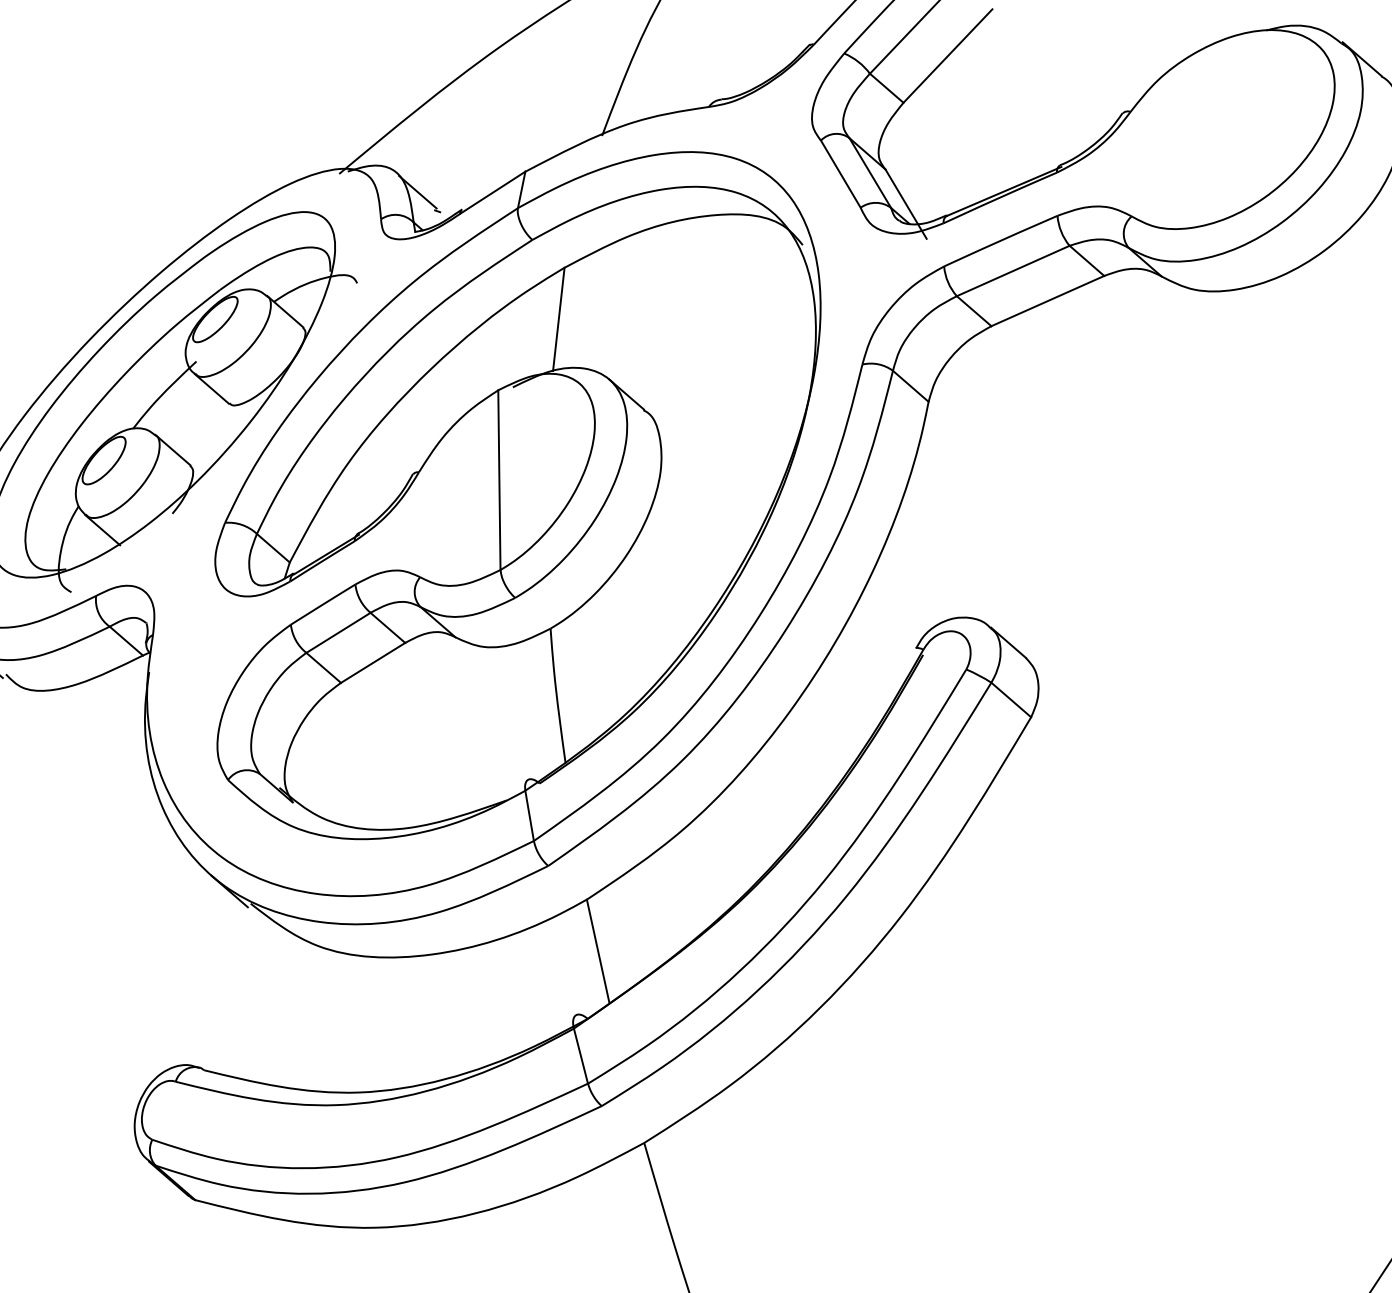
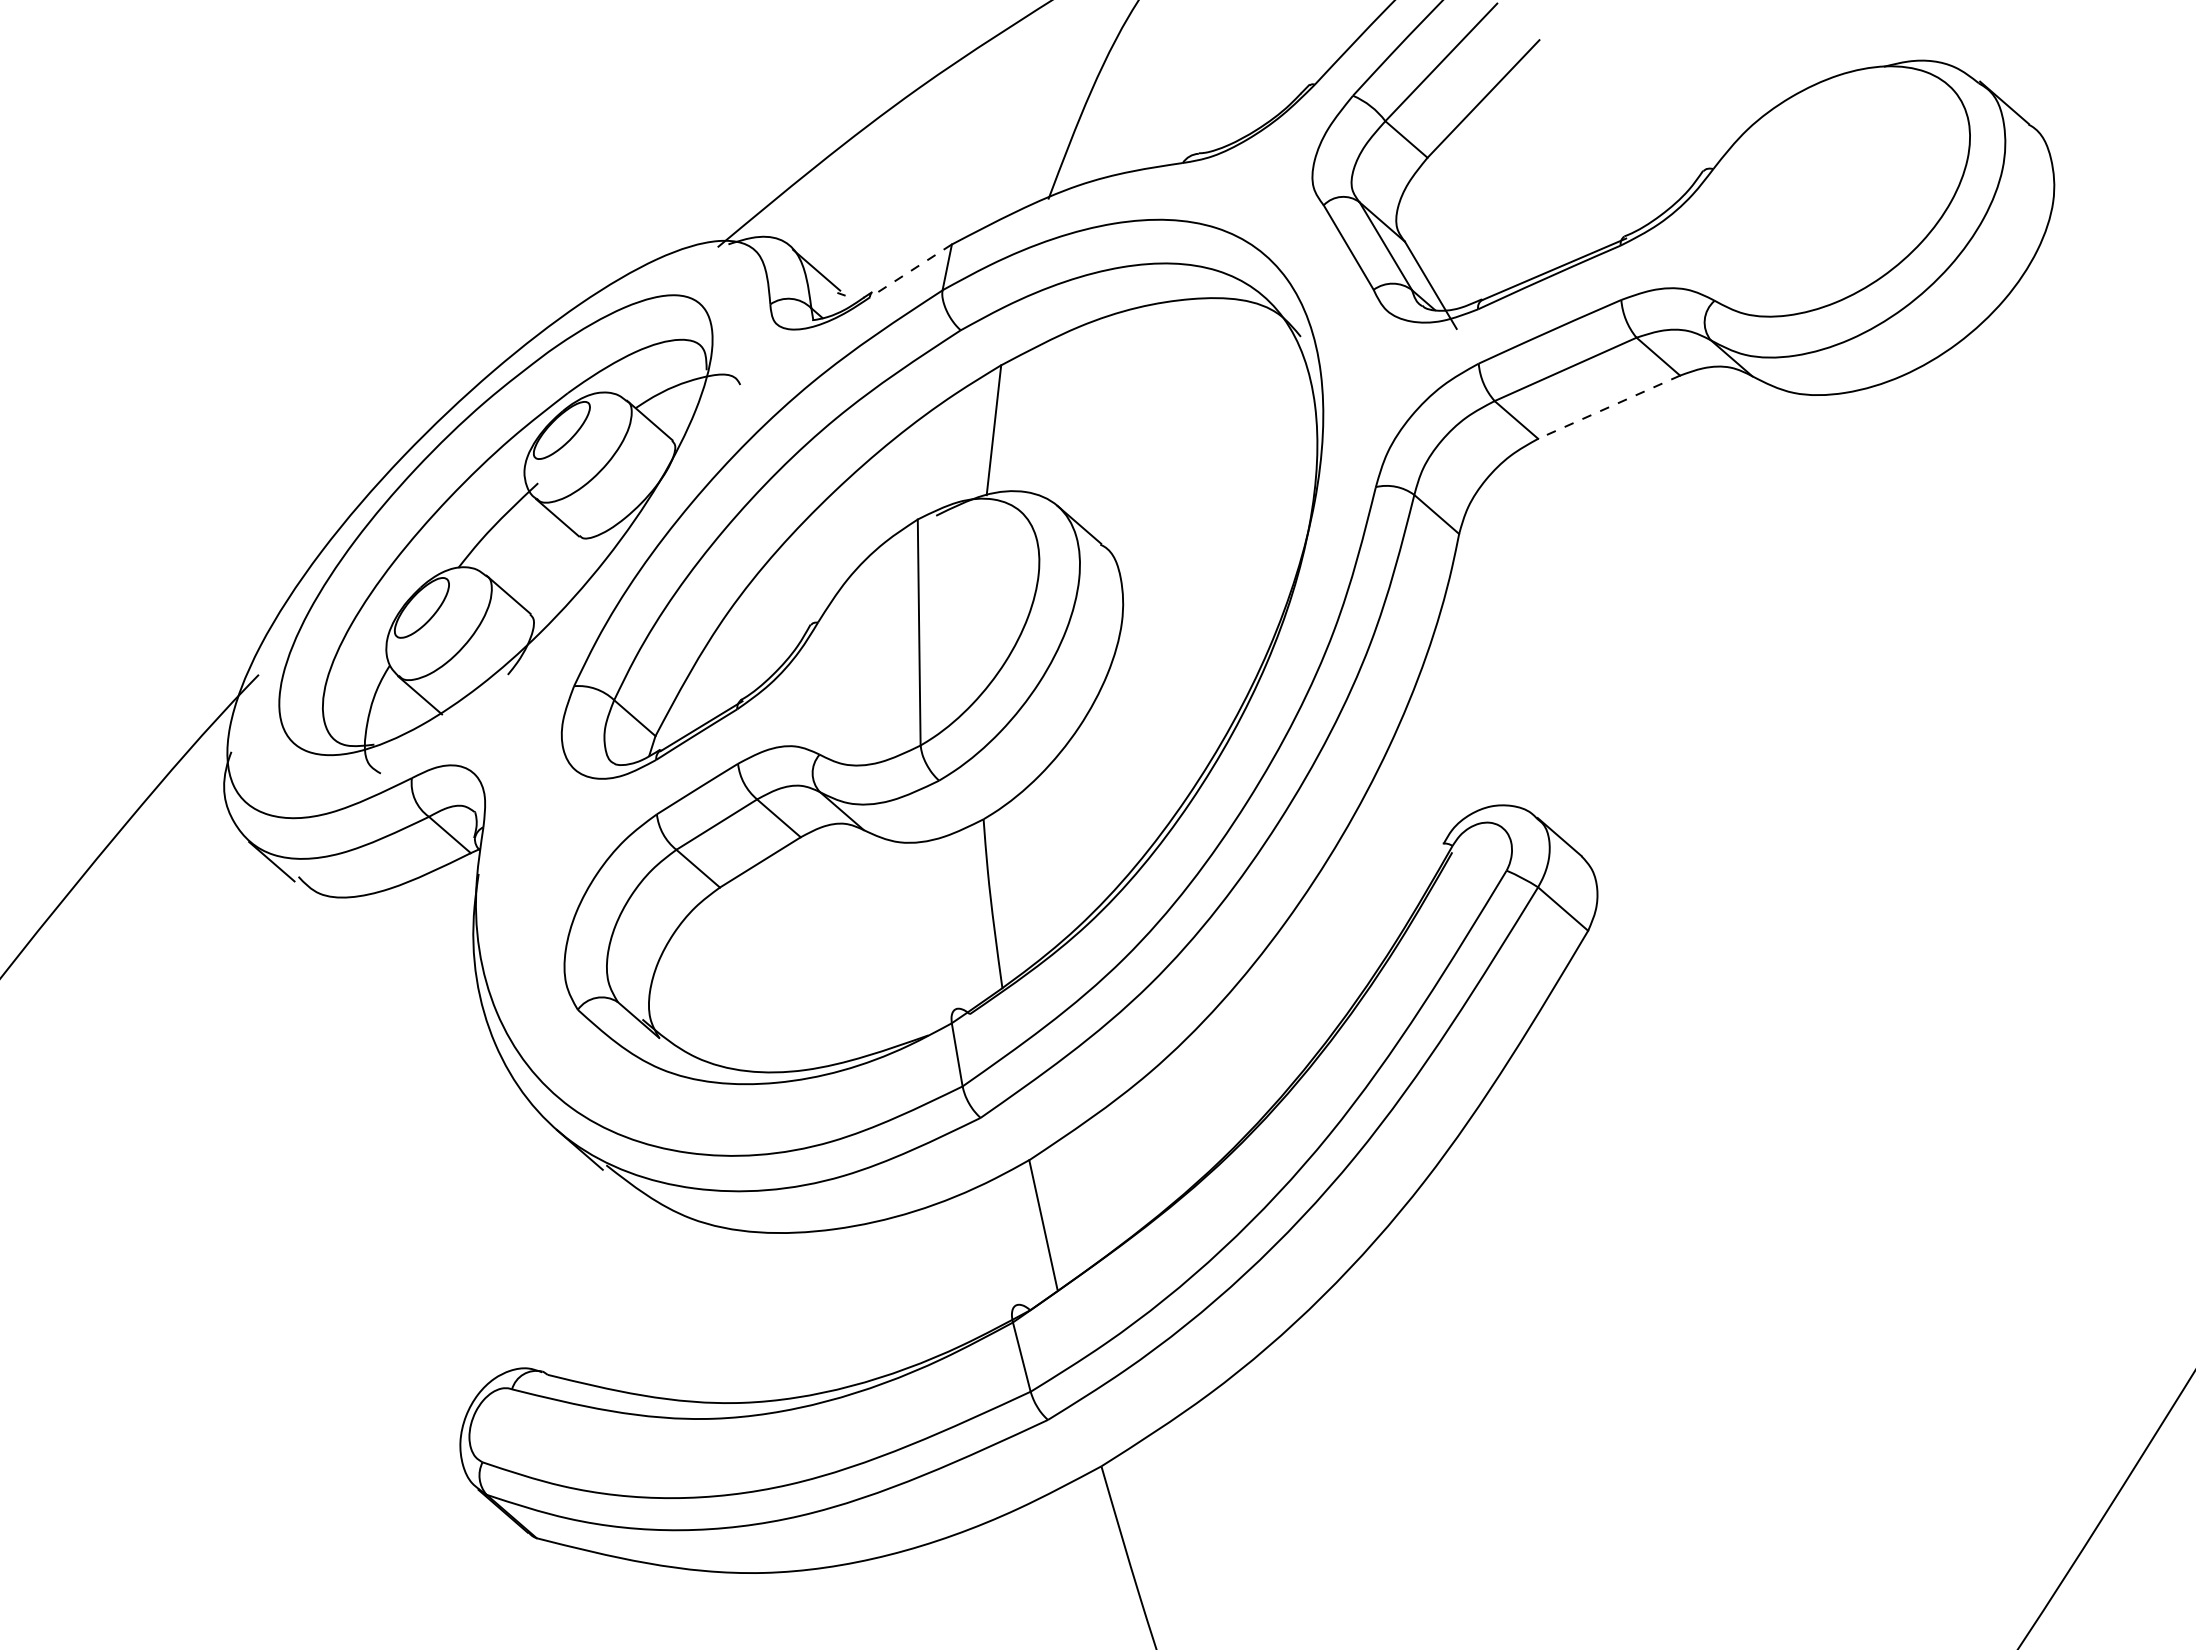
line: (492, 192) -> (910, 270), solid -> dashed
line: (1048, 301) -> (1609, 407), solid -> dashed

